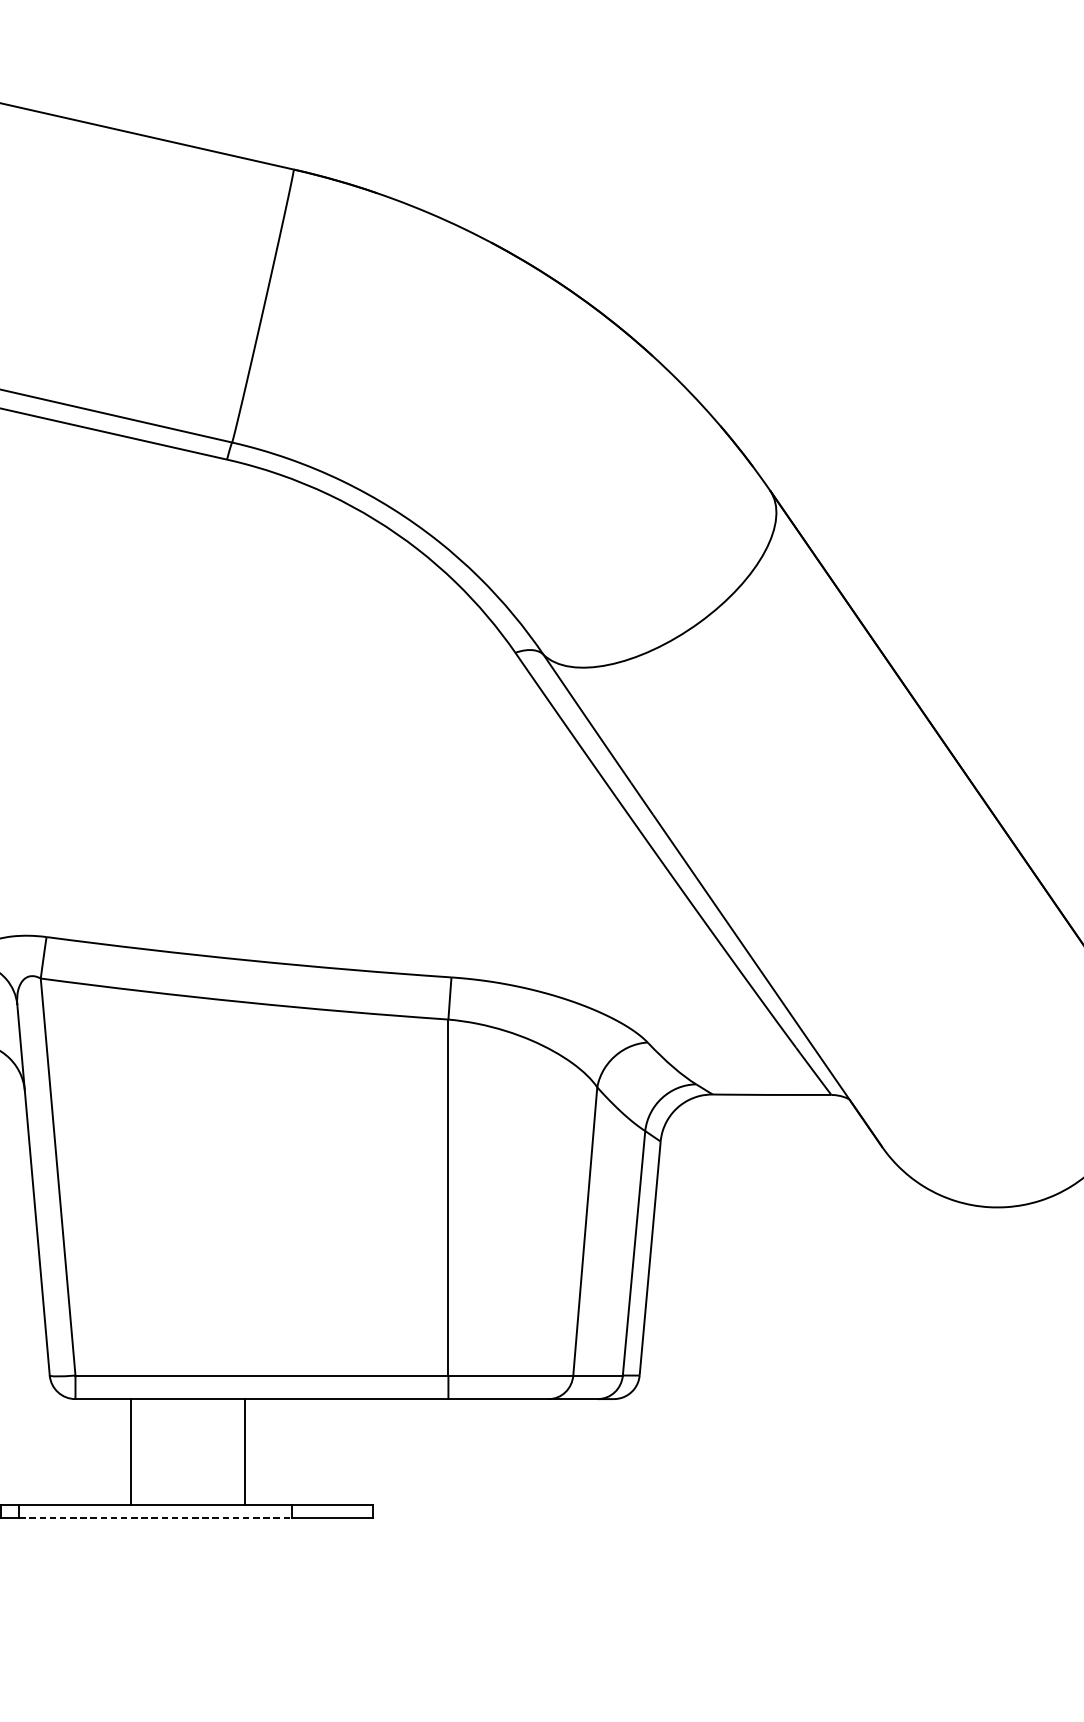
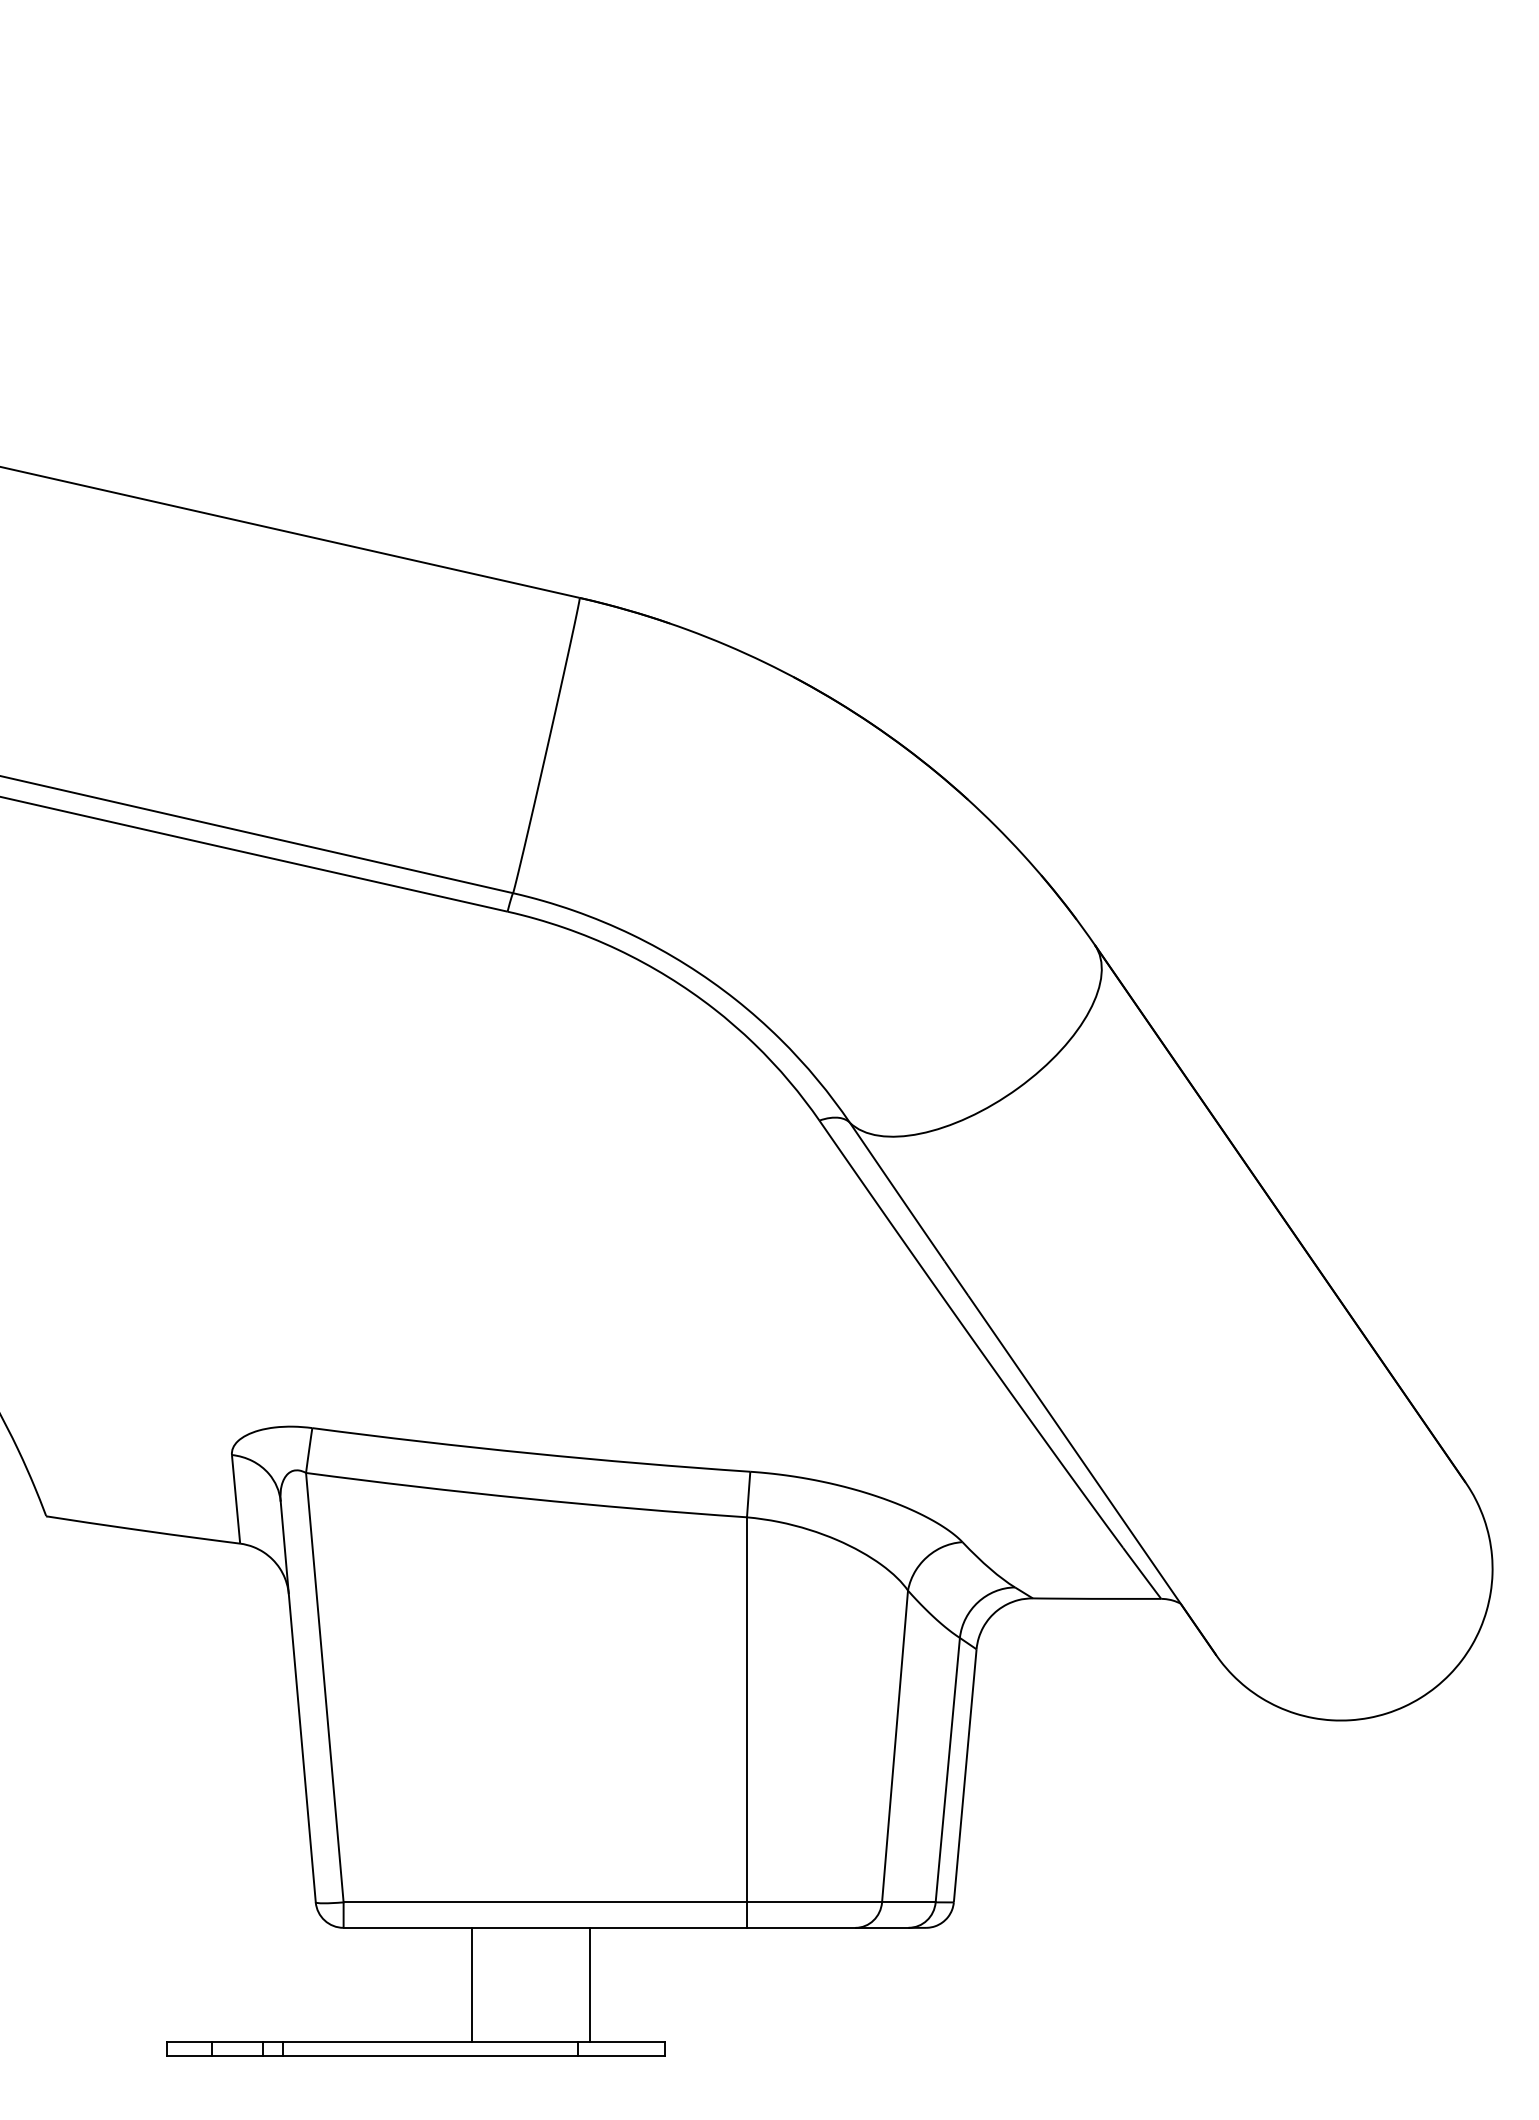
line: (130, 1451) -> (471, 1984), moved
line: (244, 1451) -> (589, 1984), moved
line: (155, 1518) -> (430, 2056), dashed -> solid

